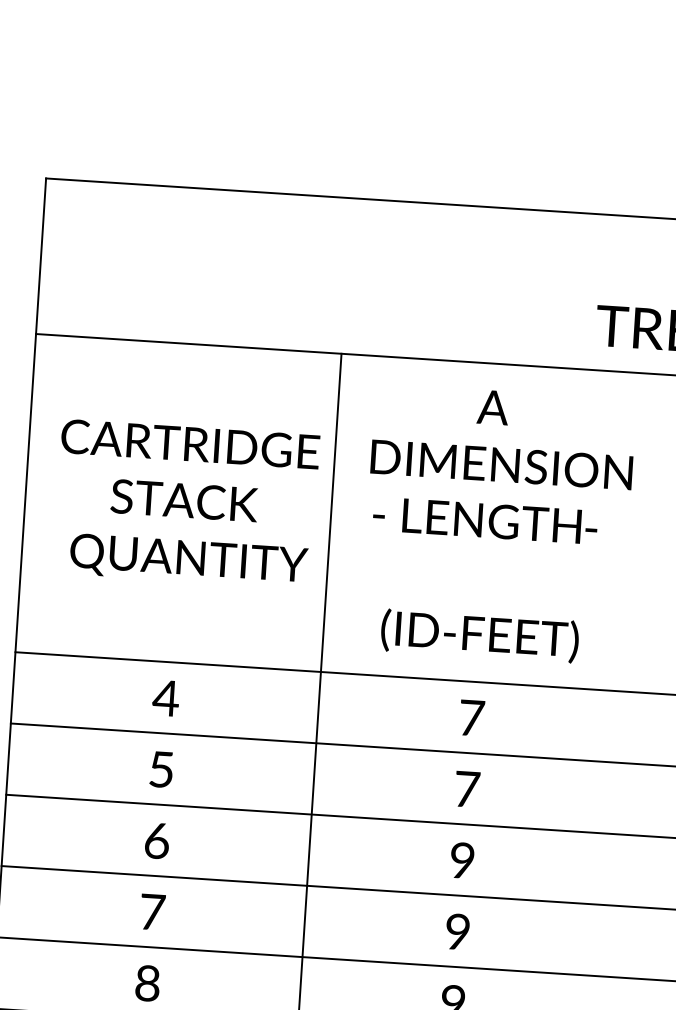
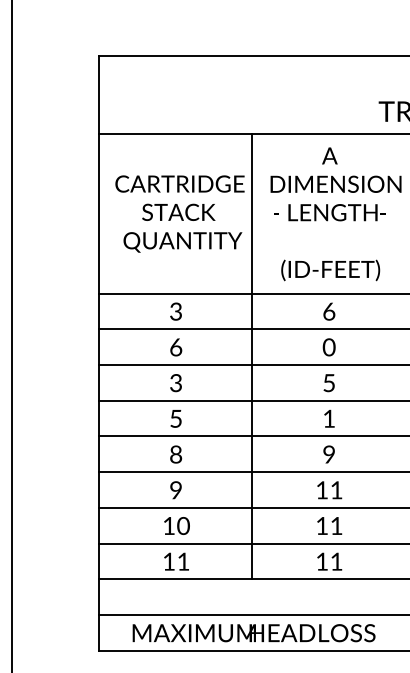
text: (165, 697) -> (175, 311), 4 -> 3
text: (472, 717) -> (329, 311), 7 -> 6
text: (162, 769) -> (176, 347), 5 -> 6
text: (465, 789) -> (328, 347), 7 -> 0
text: (157, 839) -> (176, 382), 6 -> 3
text: (461, 861) -> (328, 383), 9 -> 5
text: (153, 911) -> (176, 418), 7 -> 5
text: (456, 931) -> (328, 418), 9 -> 1

